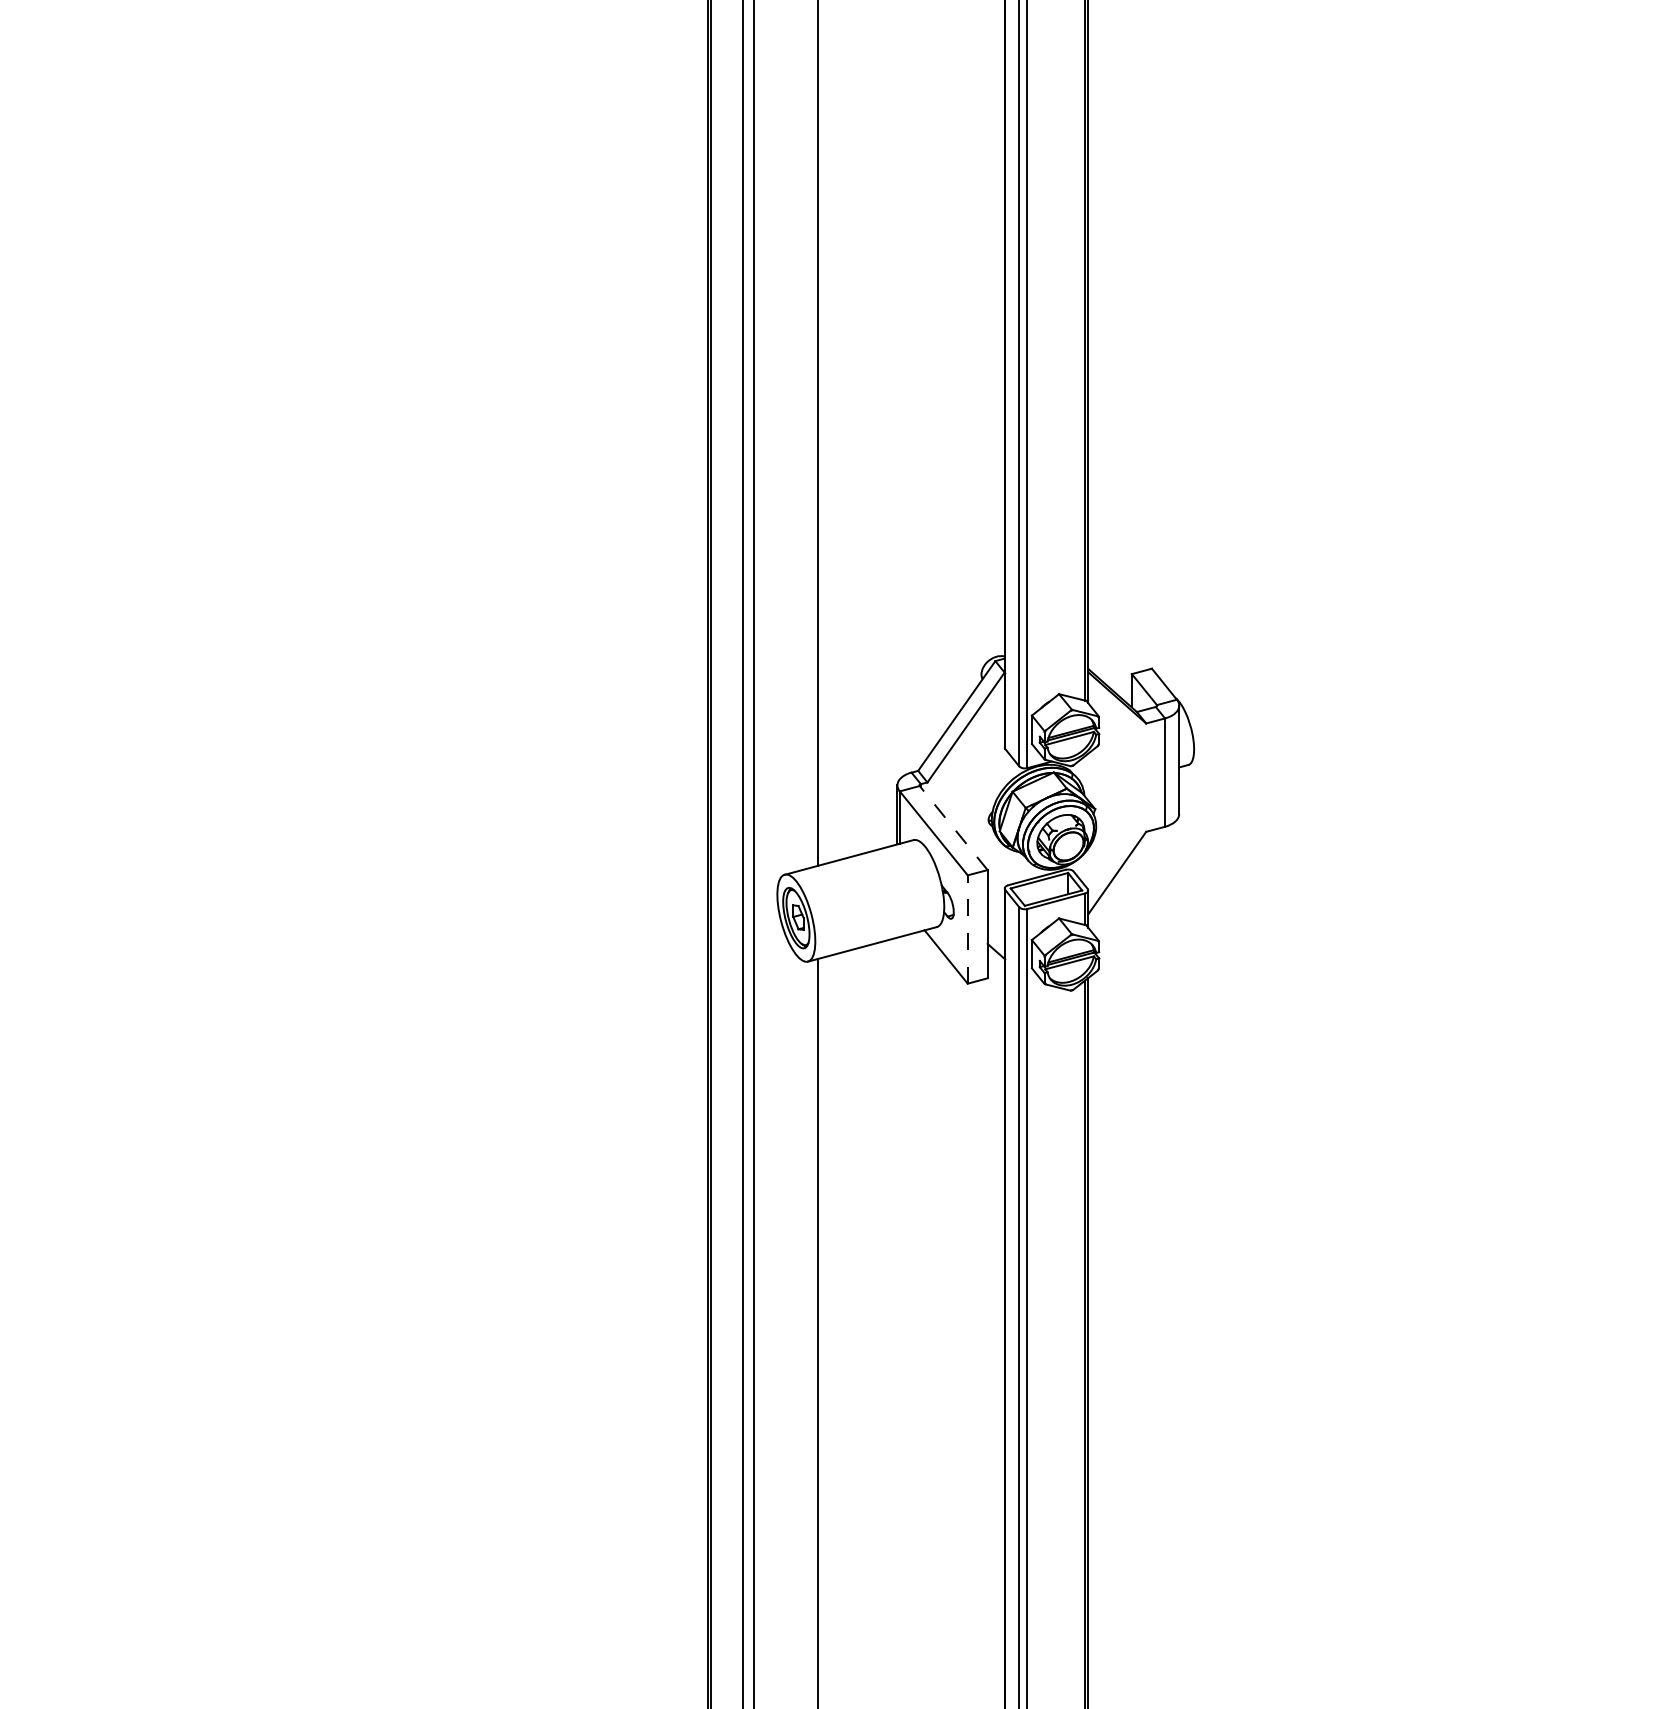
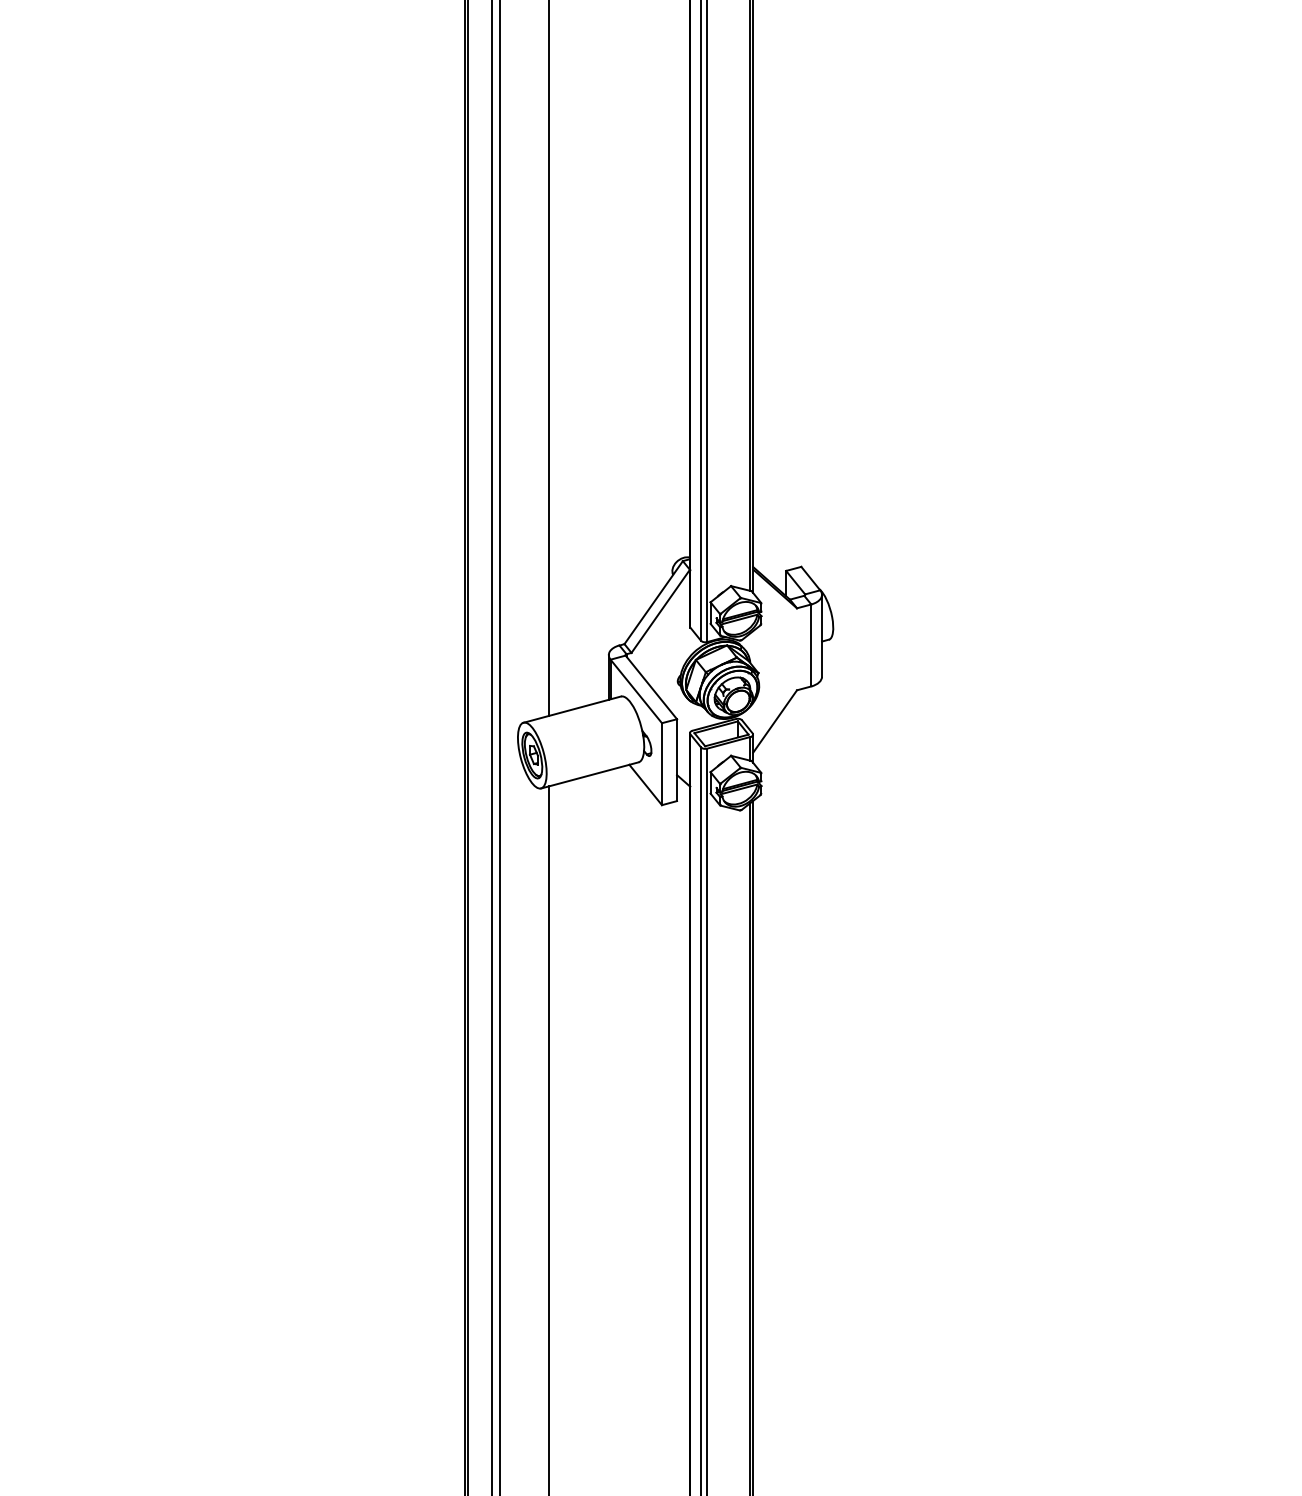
line: (953, 828) -> (651, 687), dashed -> solid
line: (967, 929) -> (661, 764), dashed -> solid

